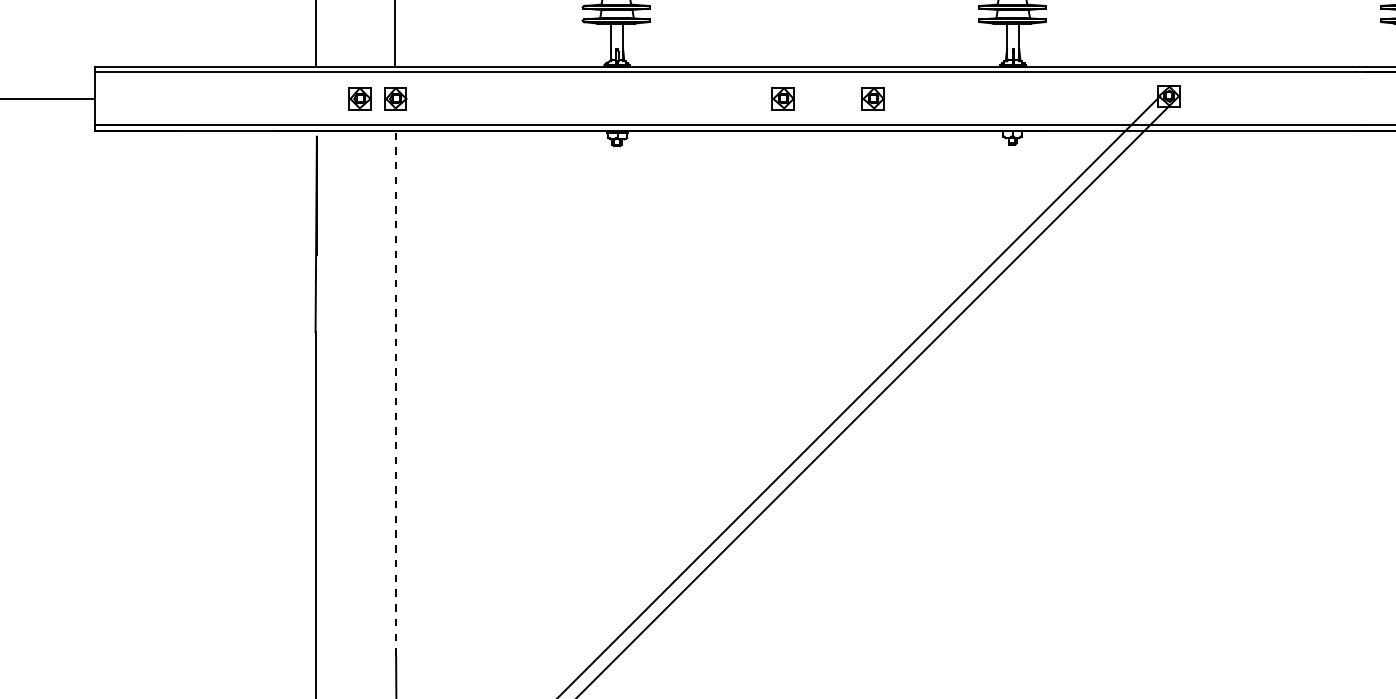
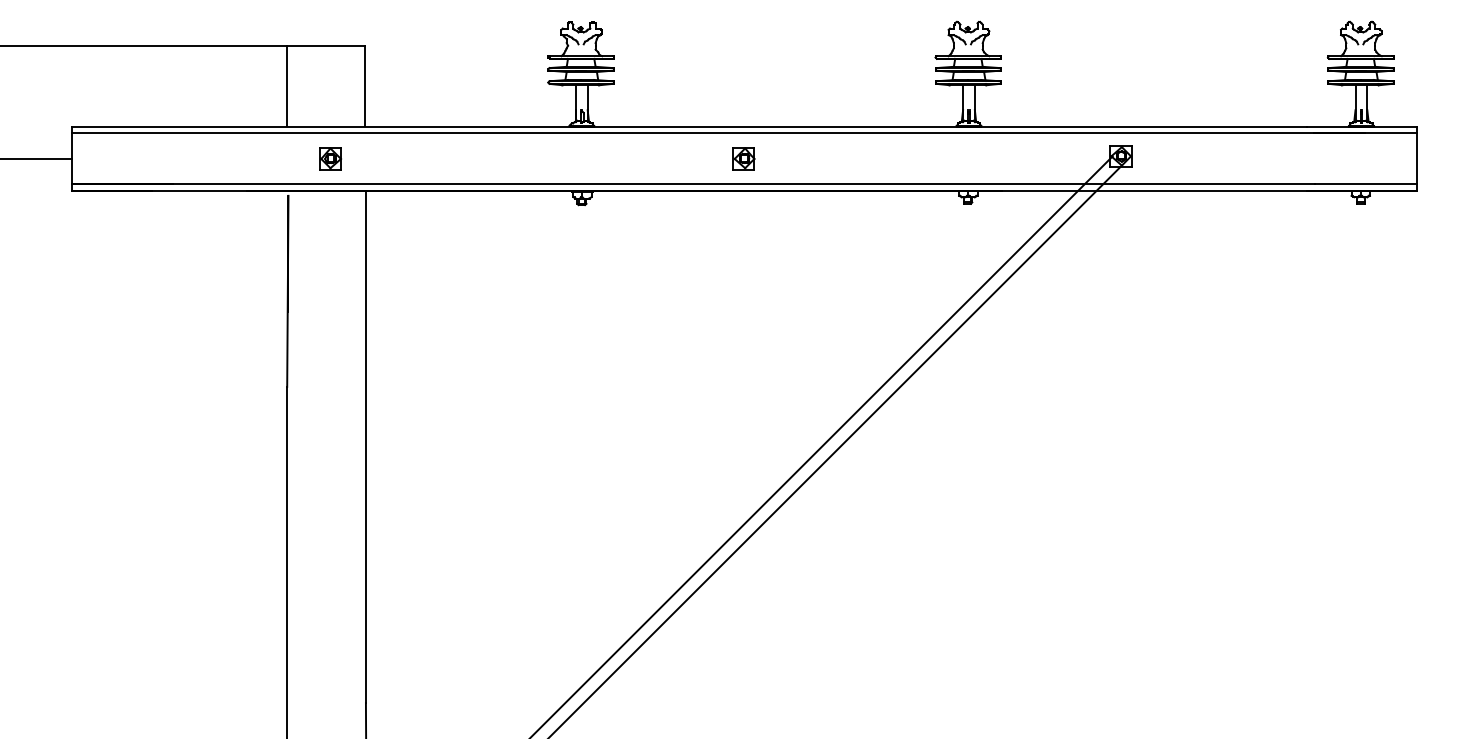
part: (395, 98) -> (365, 158), removed
part: (872, 98) -> (831, 158), removed
line: (395, 394) -> (365, 447), dashed -> solid

